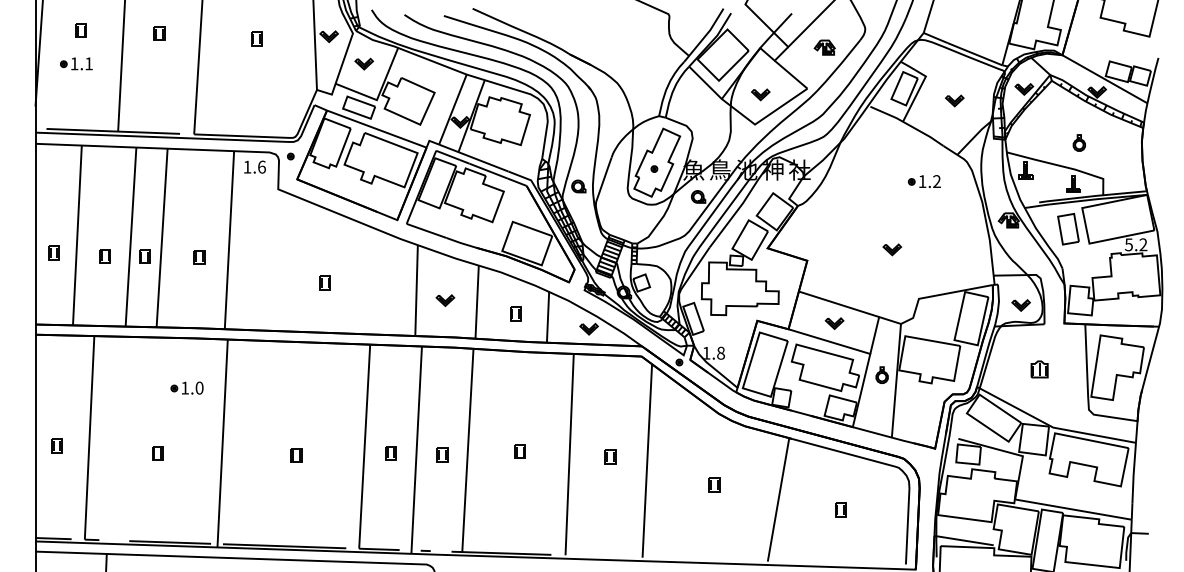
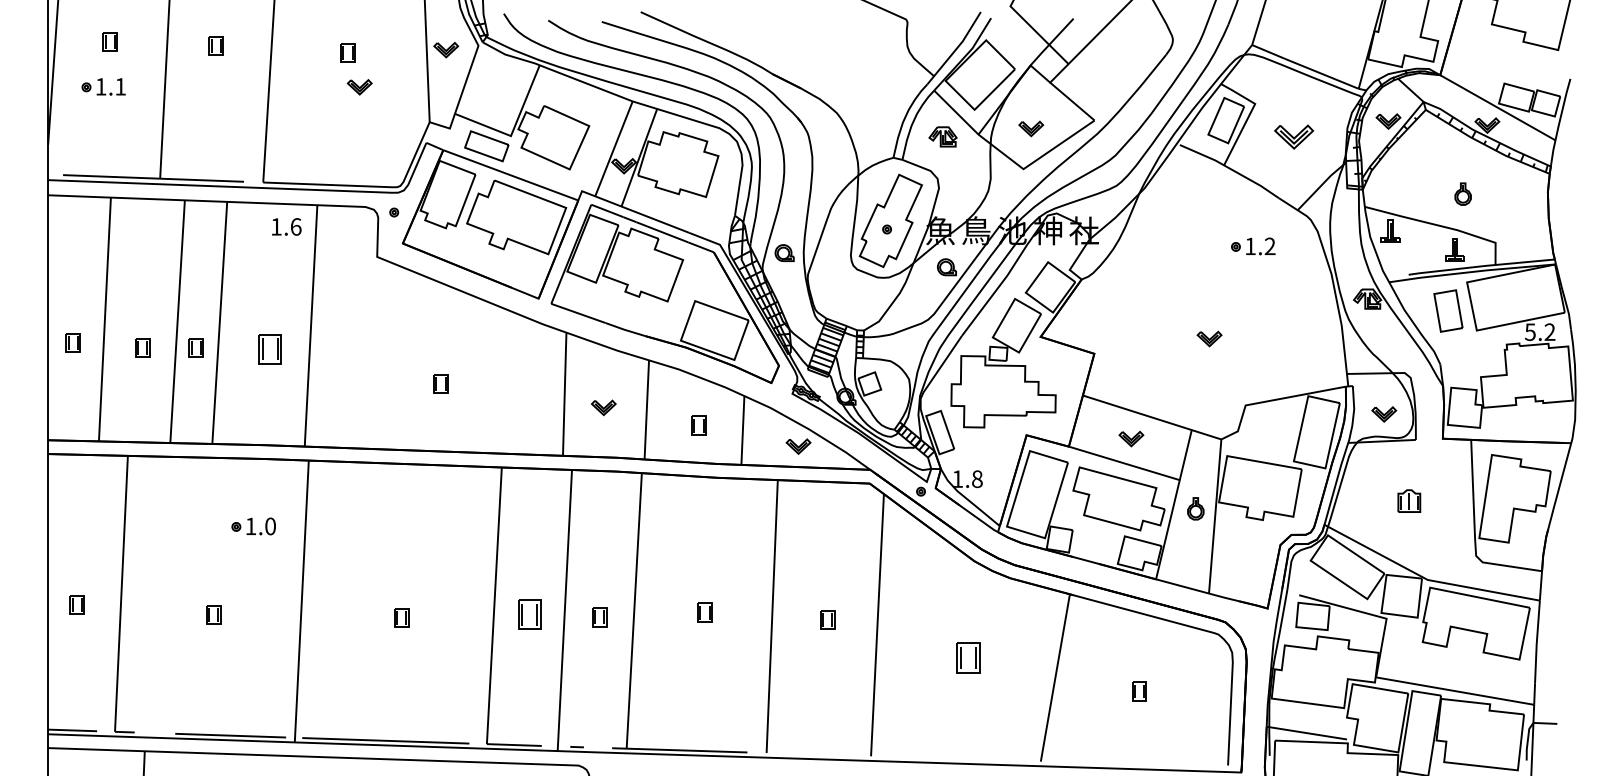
part: (824, 47) -> (942, 136), moved
part: (364, 64) -> (359, 87), moved
part: (954, 101) -> (1294, 137), size x1.6
text: (254, 166) -> (286, 226), moved
part: (199, 256) -> (270, 348), size x1.6
part: (390, 453) -> (529, 614), size x1.6
part: (714, 484) -> (968, 657), size x1.6

